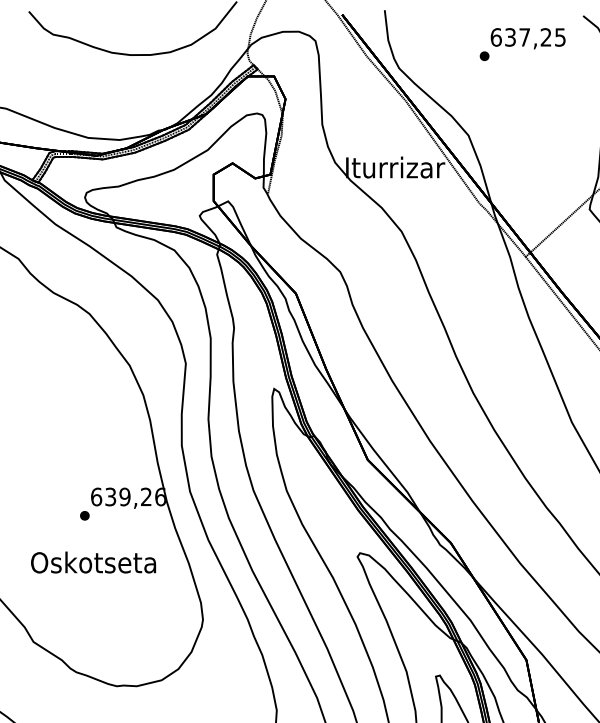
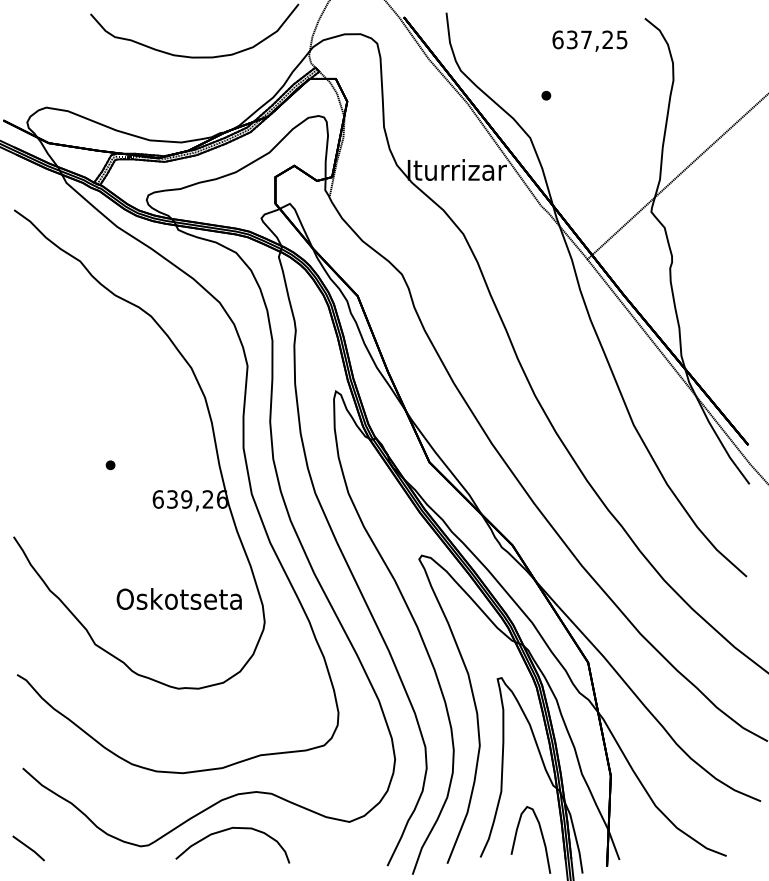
part: (484, 56) -> (546, 95), moved
part: (84, 516) -> (110, 465), moved
text: (92, 562) -> (178, 598), moved

